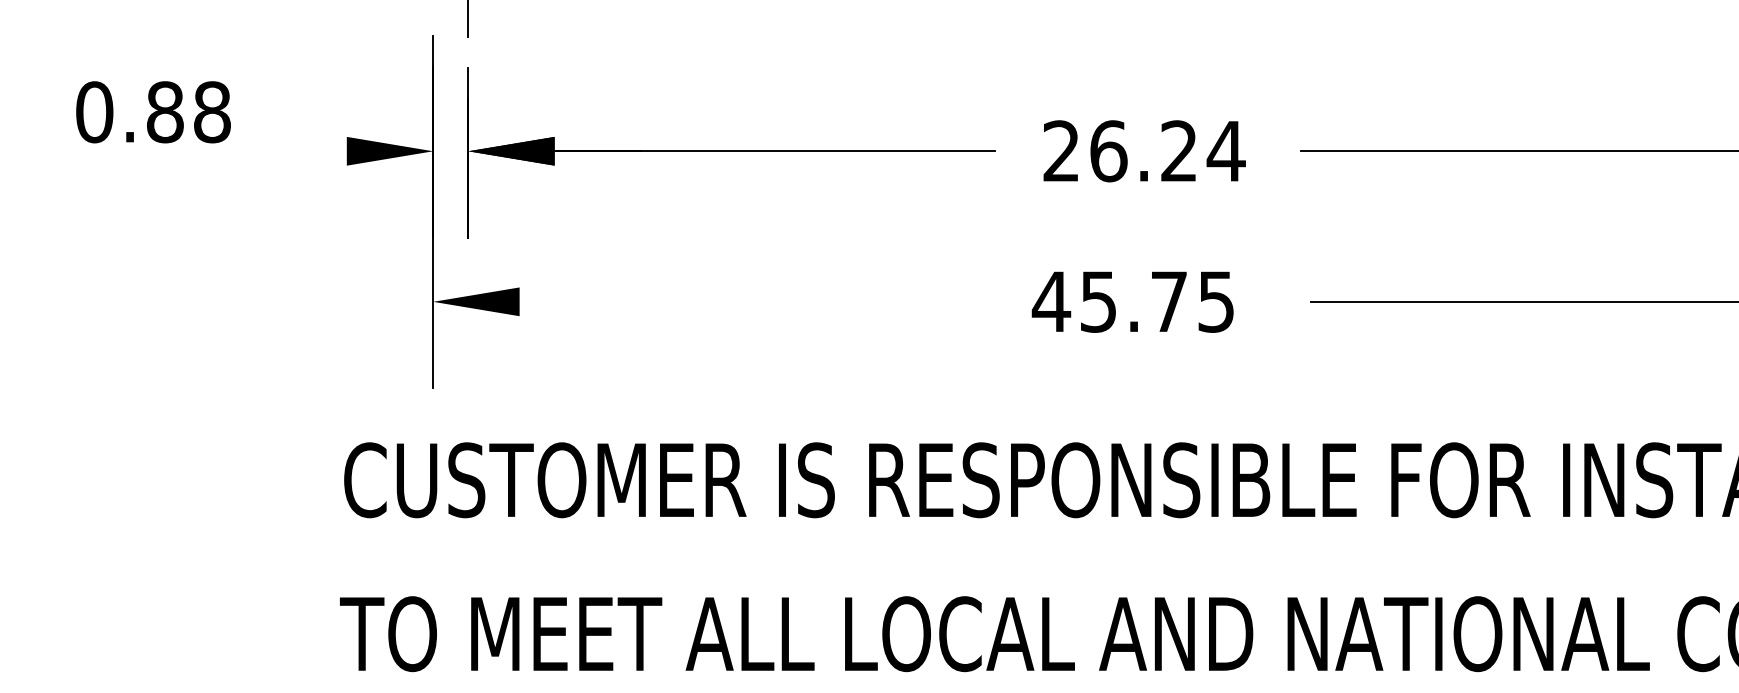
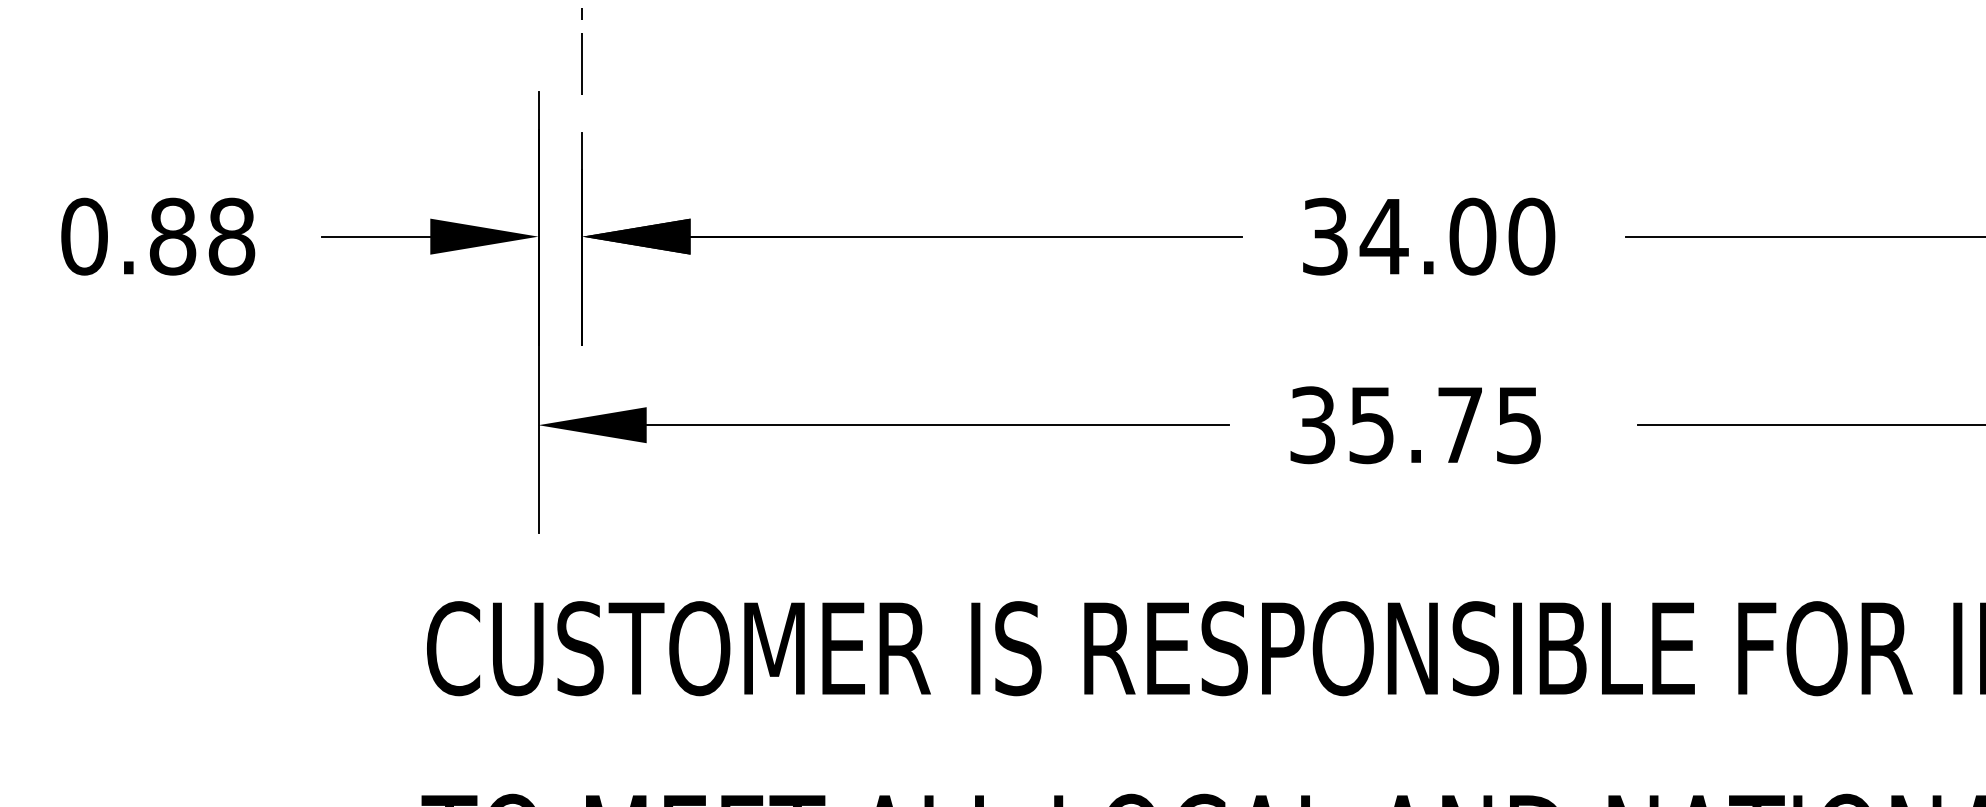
text: (153, 112) -> (158, 236), moved
line: (303, 151) -> (376, 236), added
text: (1144, 151) -> (1429, 236), 26.24 -> 34.00
line: (752, 301) -> (938, 424), added
text: (1051, 301) -> (1312, 424), 45.75 -> 35.75

